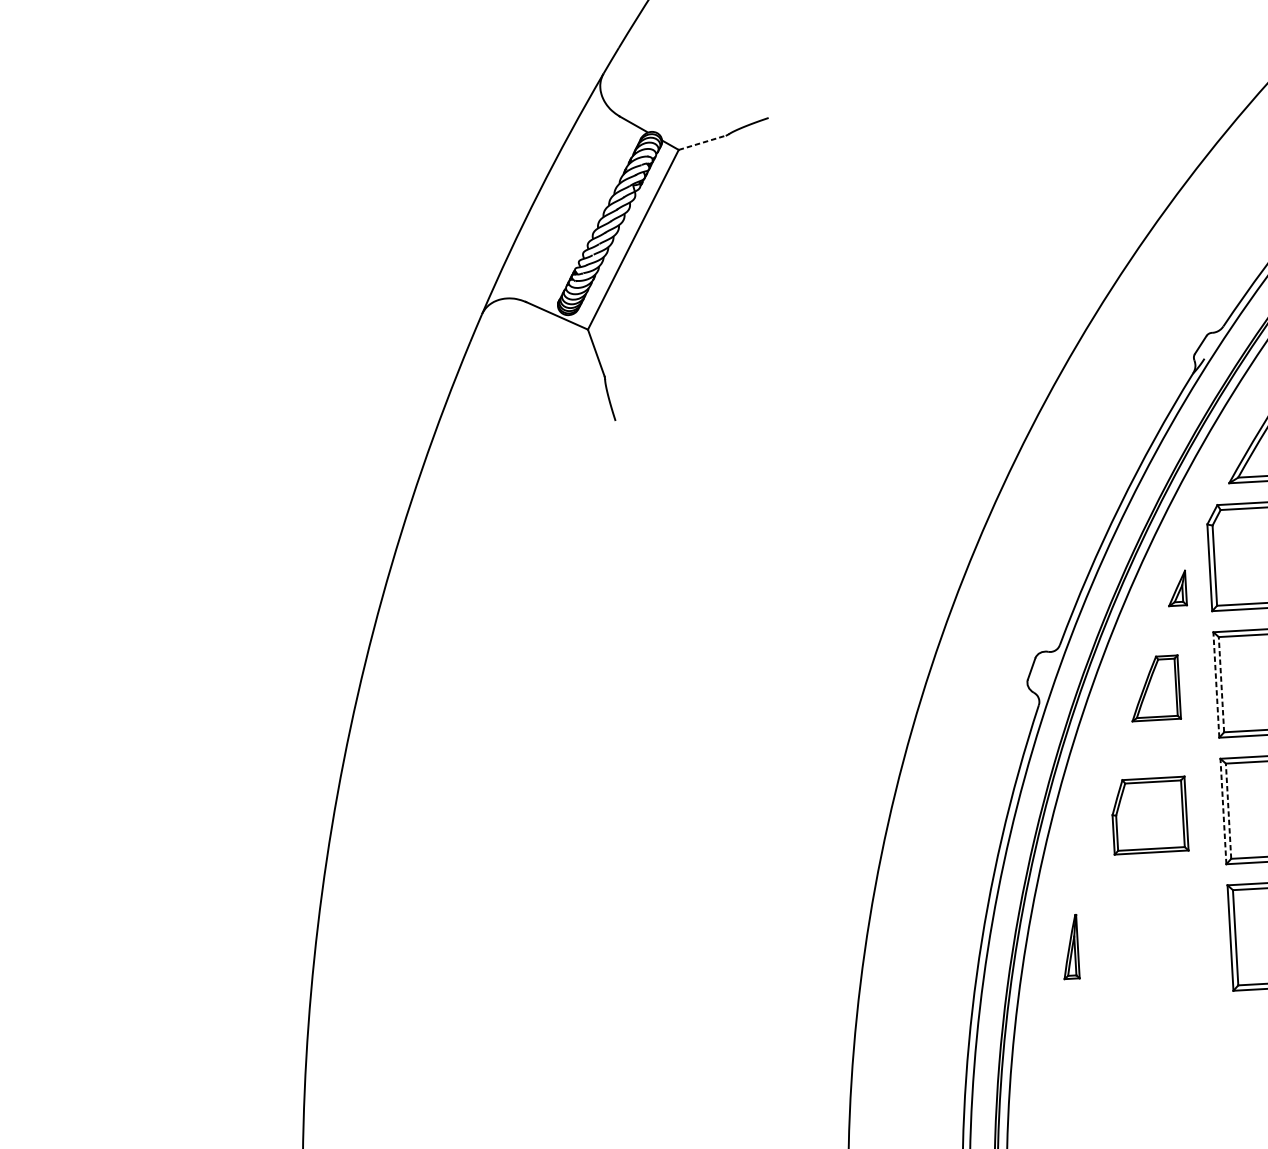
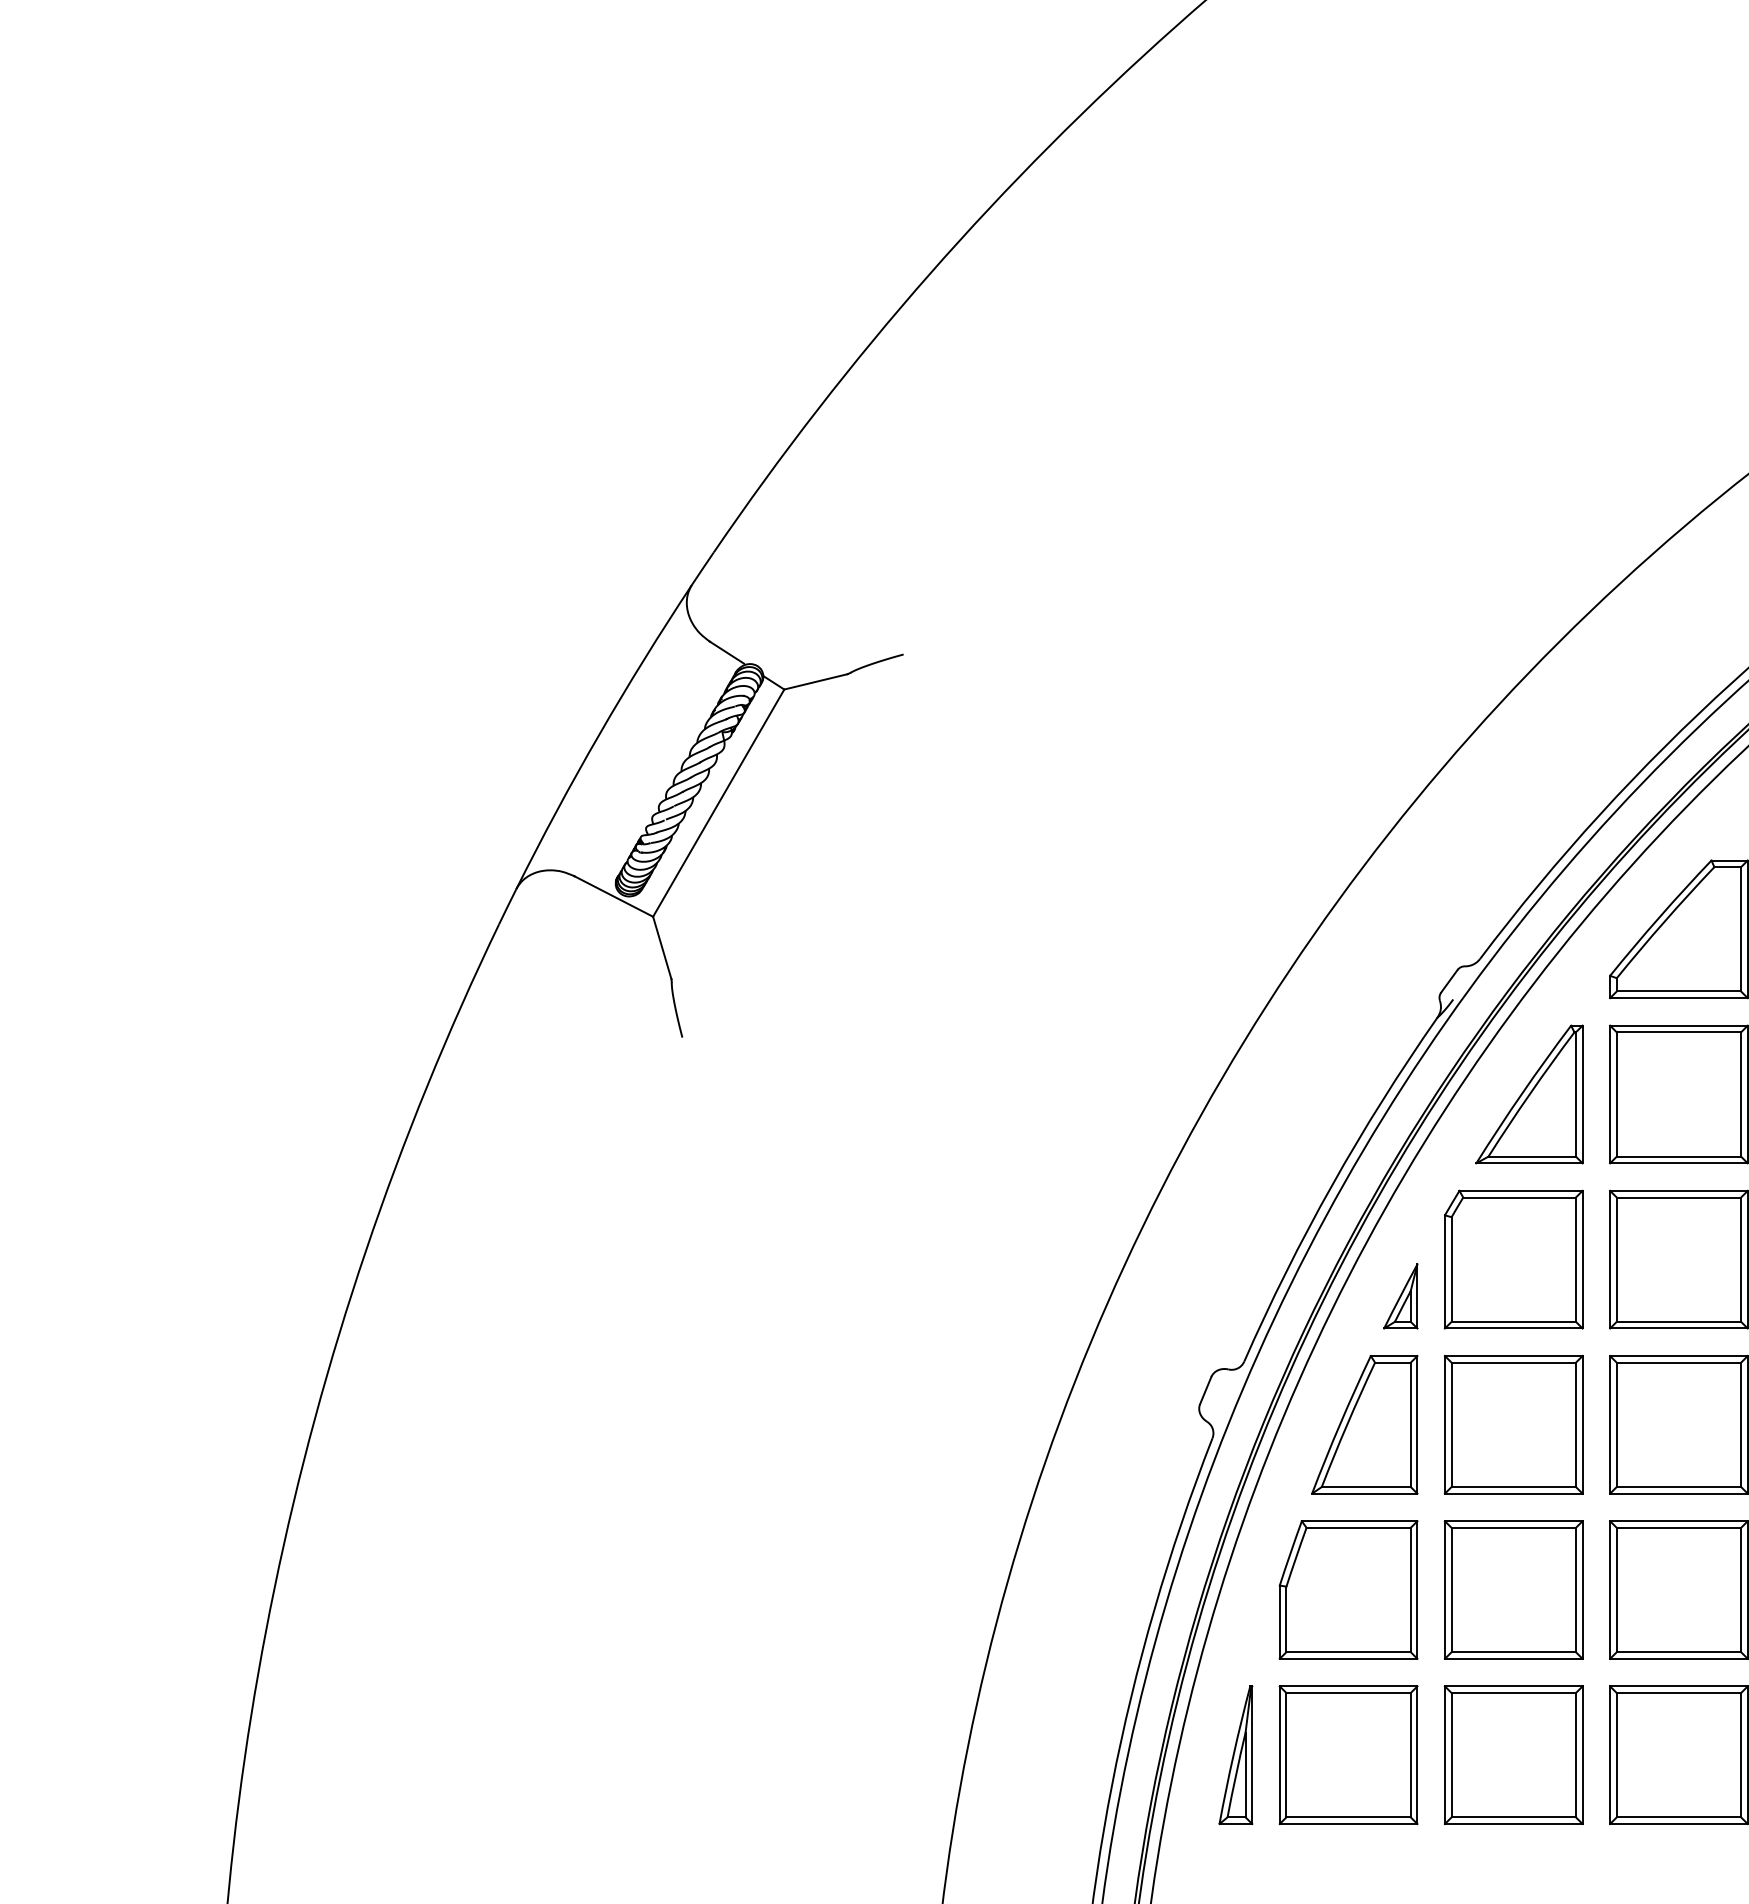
line: (703, 142) -> (816, 681), dashed -> solid
part: (1176, 588) -> (1400, 1296), size x1.43
line: (1216, 684) -> (1444, 1424), dashed -> solid
line: (1221, 684) -> (1451, 1424), dashed -> solid
part: (1154, 688) -> (1364, 1424), size x1.67
line: (1228, 810) -> (1451, 1589), dashed -> solid
line: (1223, 811) -> (1444, 1590), dashed -> solid
part: (1149, 815) -> (1348, 1589), size x1.43
part: (1156, 942) -> (1348, 1755), added
part: (1070, 947) -> (1235, 1755), size x1.67

